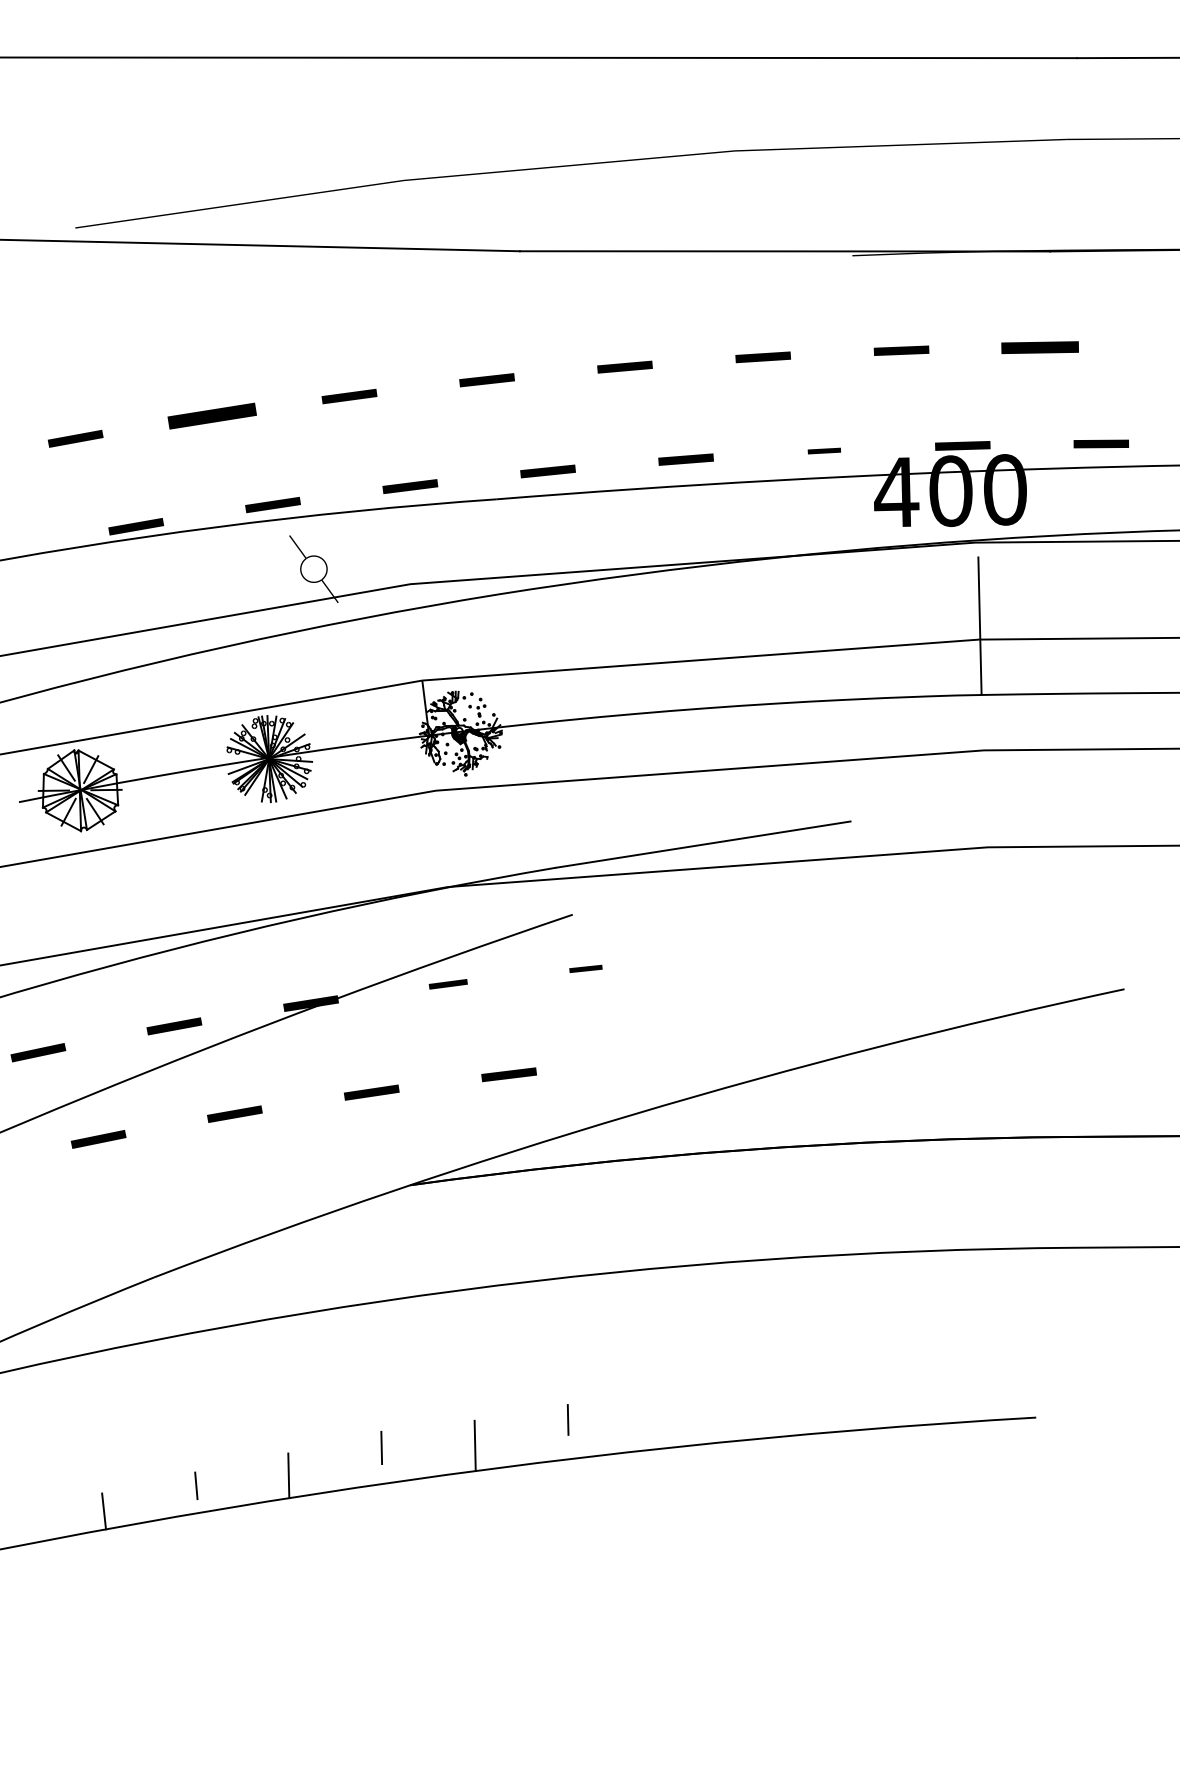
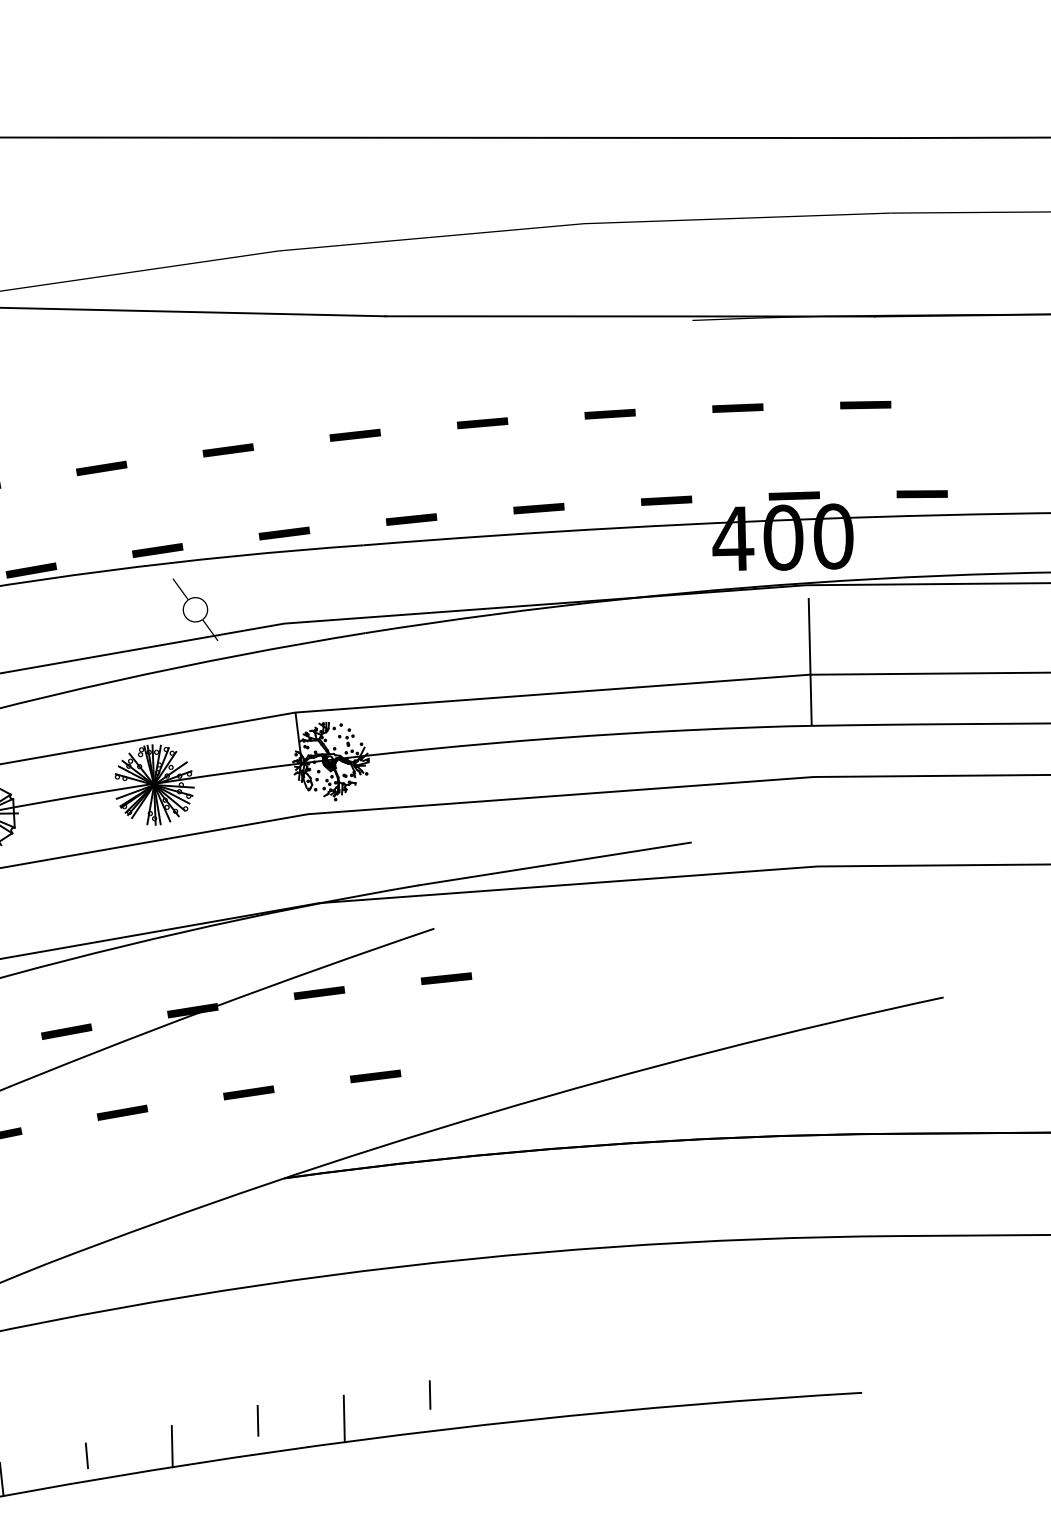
part: (1039, 346) -> (865, 404), size x0.71
part: (212, 415) -> (101, 467), size x0.62
part: (824, 450) -> (666, 500), size x1.67
part: (585, 968) -> (446, 978), size x1.67
part: (448, 983) -> (319, 992), size x1.43

